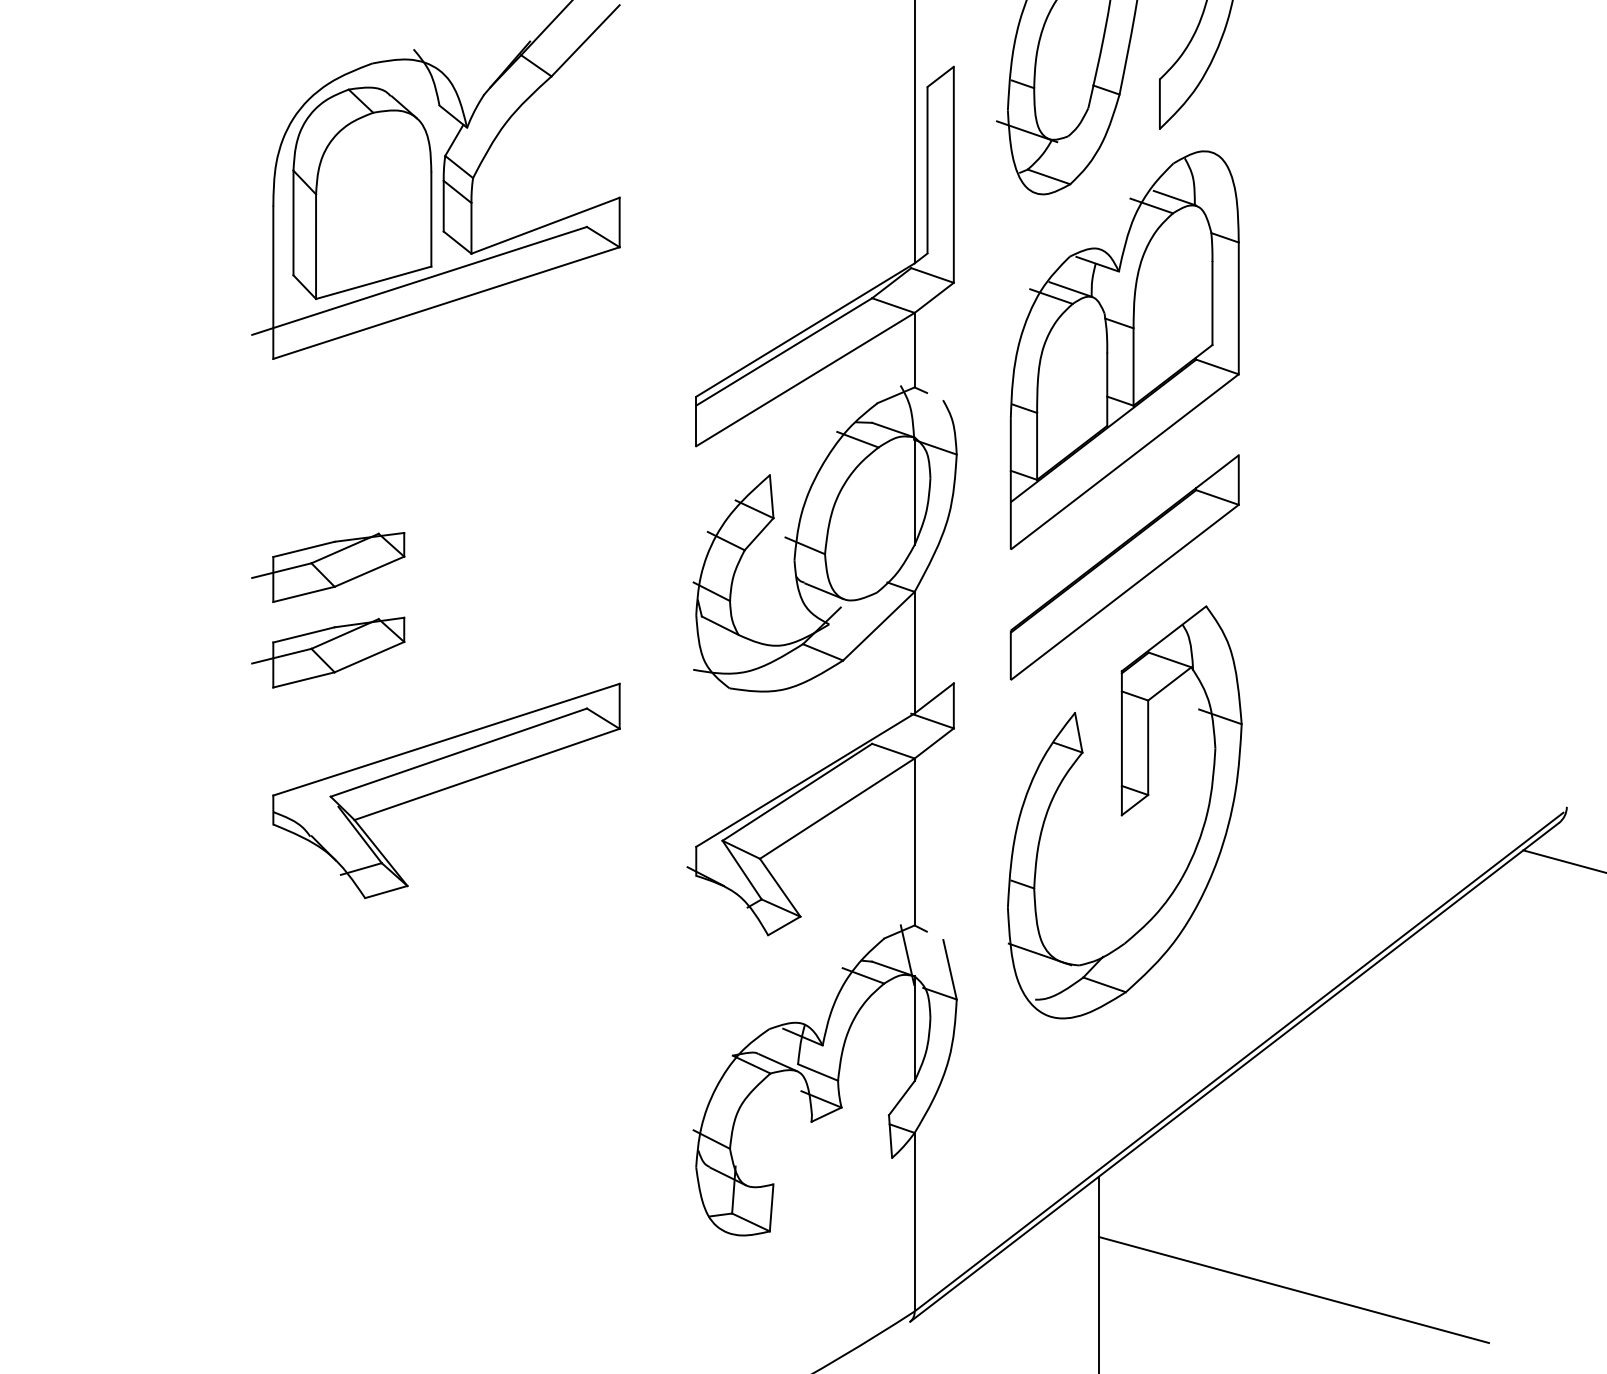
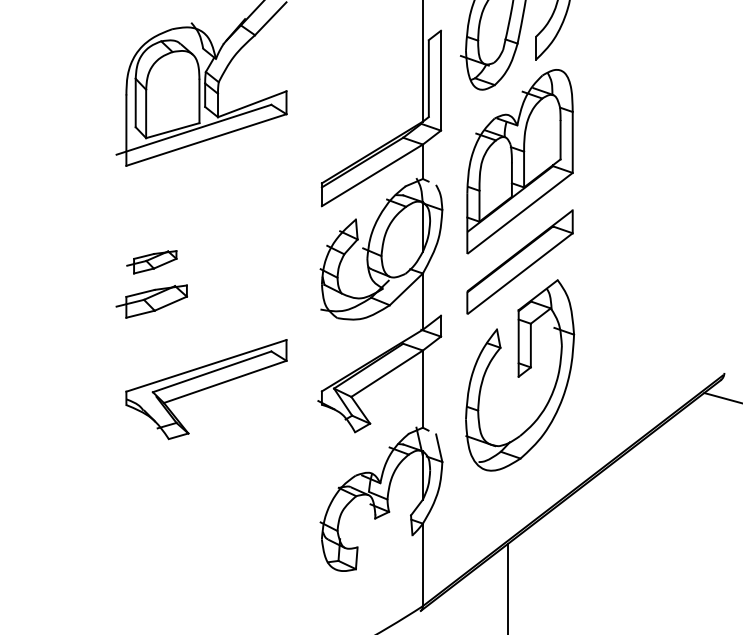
part: (327, 568) -> (151, 262), size x0.7
part: (446, 790) -> (206, 389), moved
line: (1294, 1288) -> (598, 595), removed

